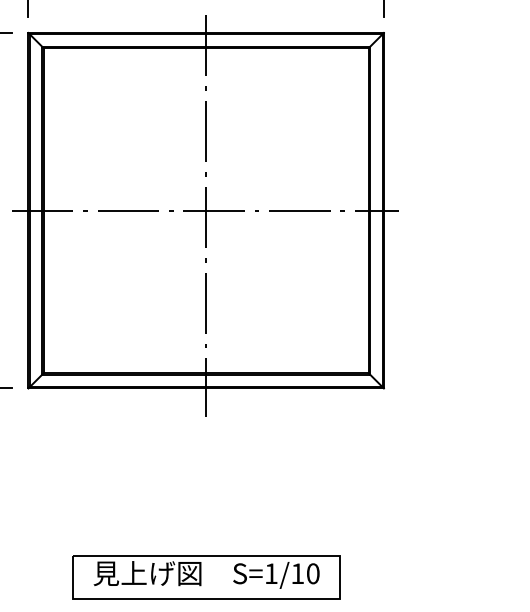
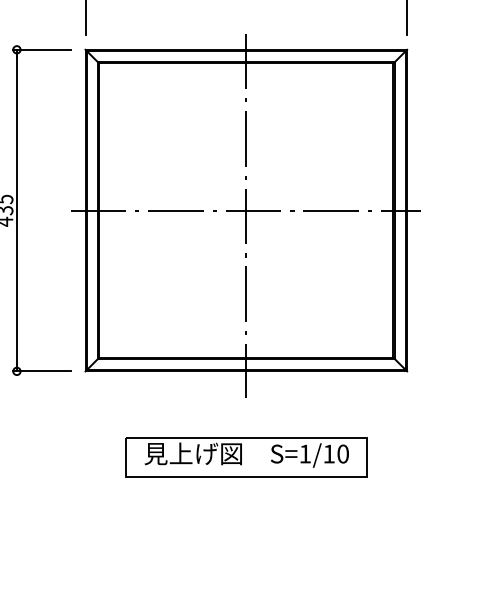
part: (206, 577) -> (246, 457), moved

